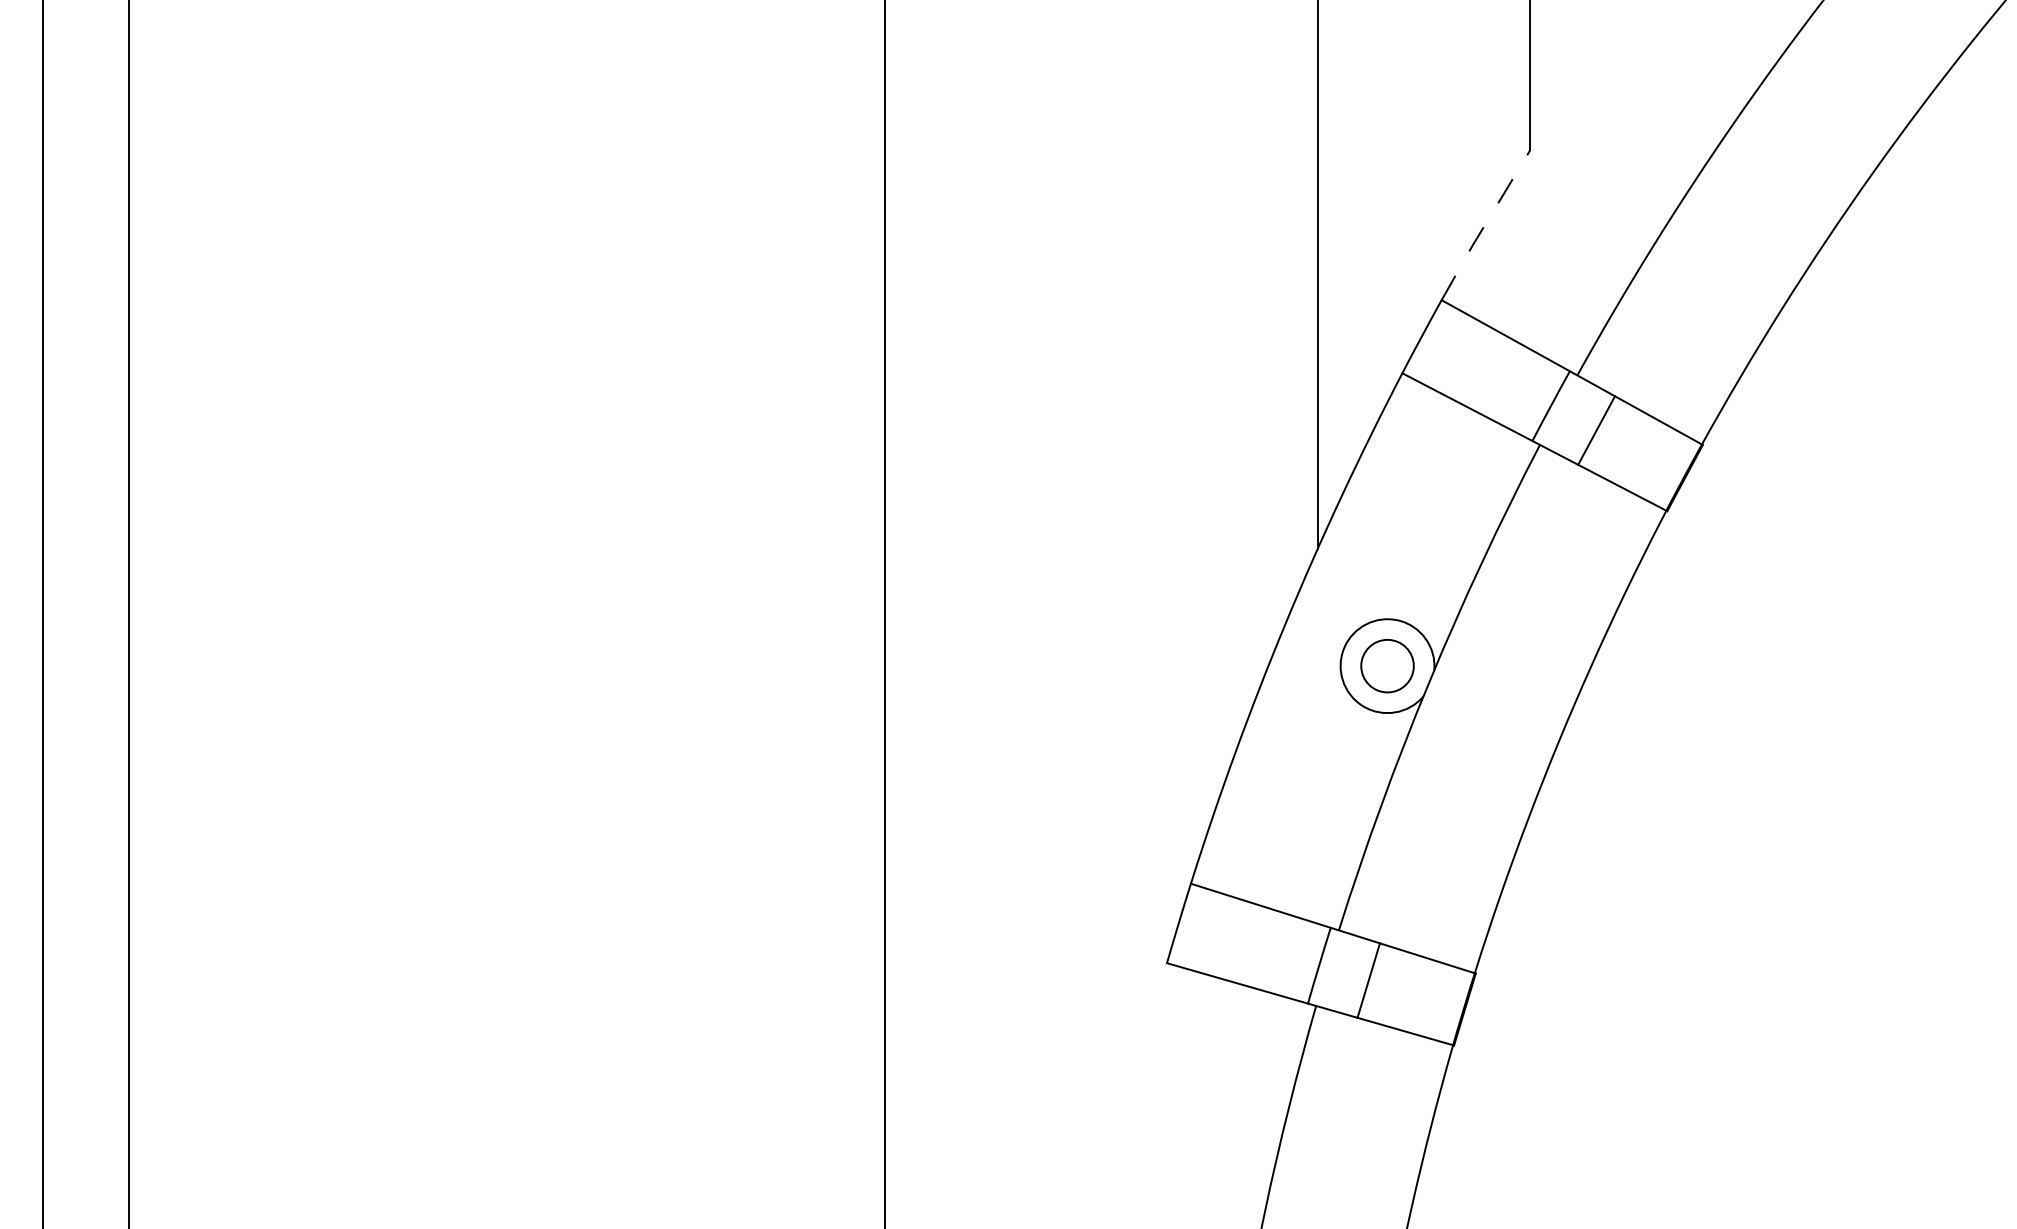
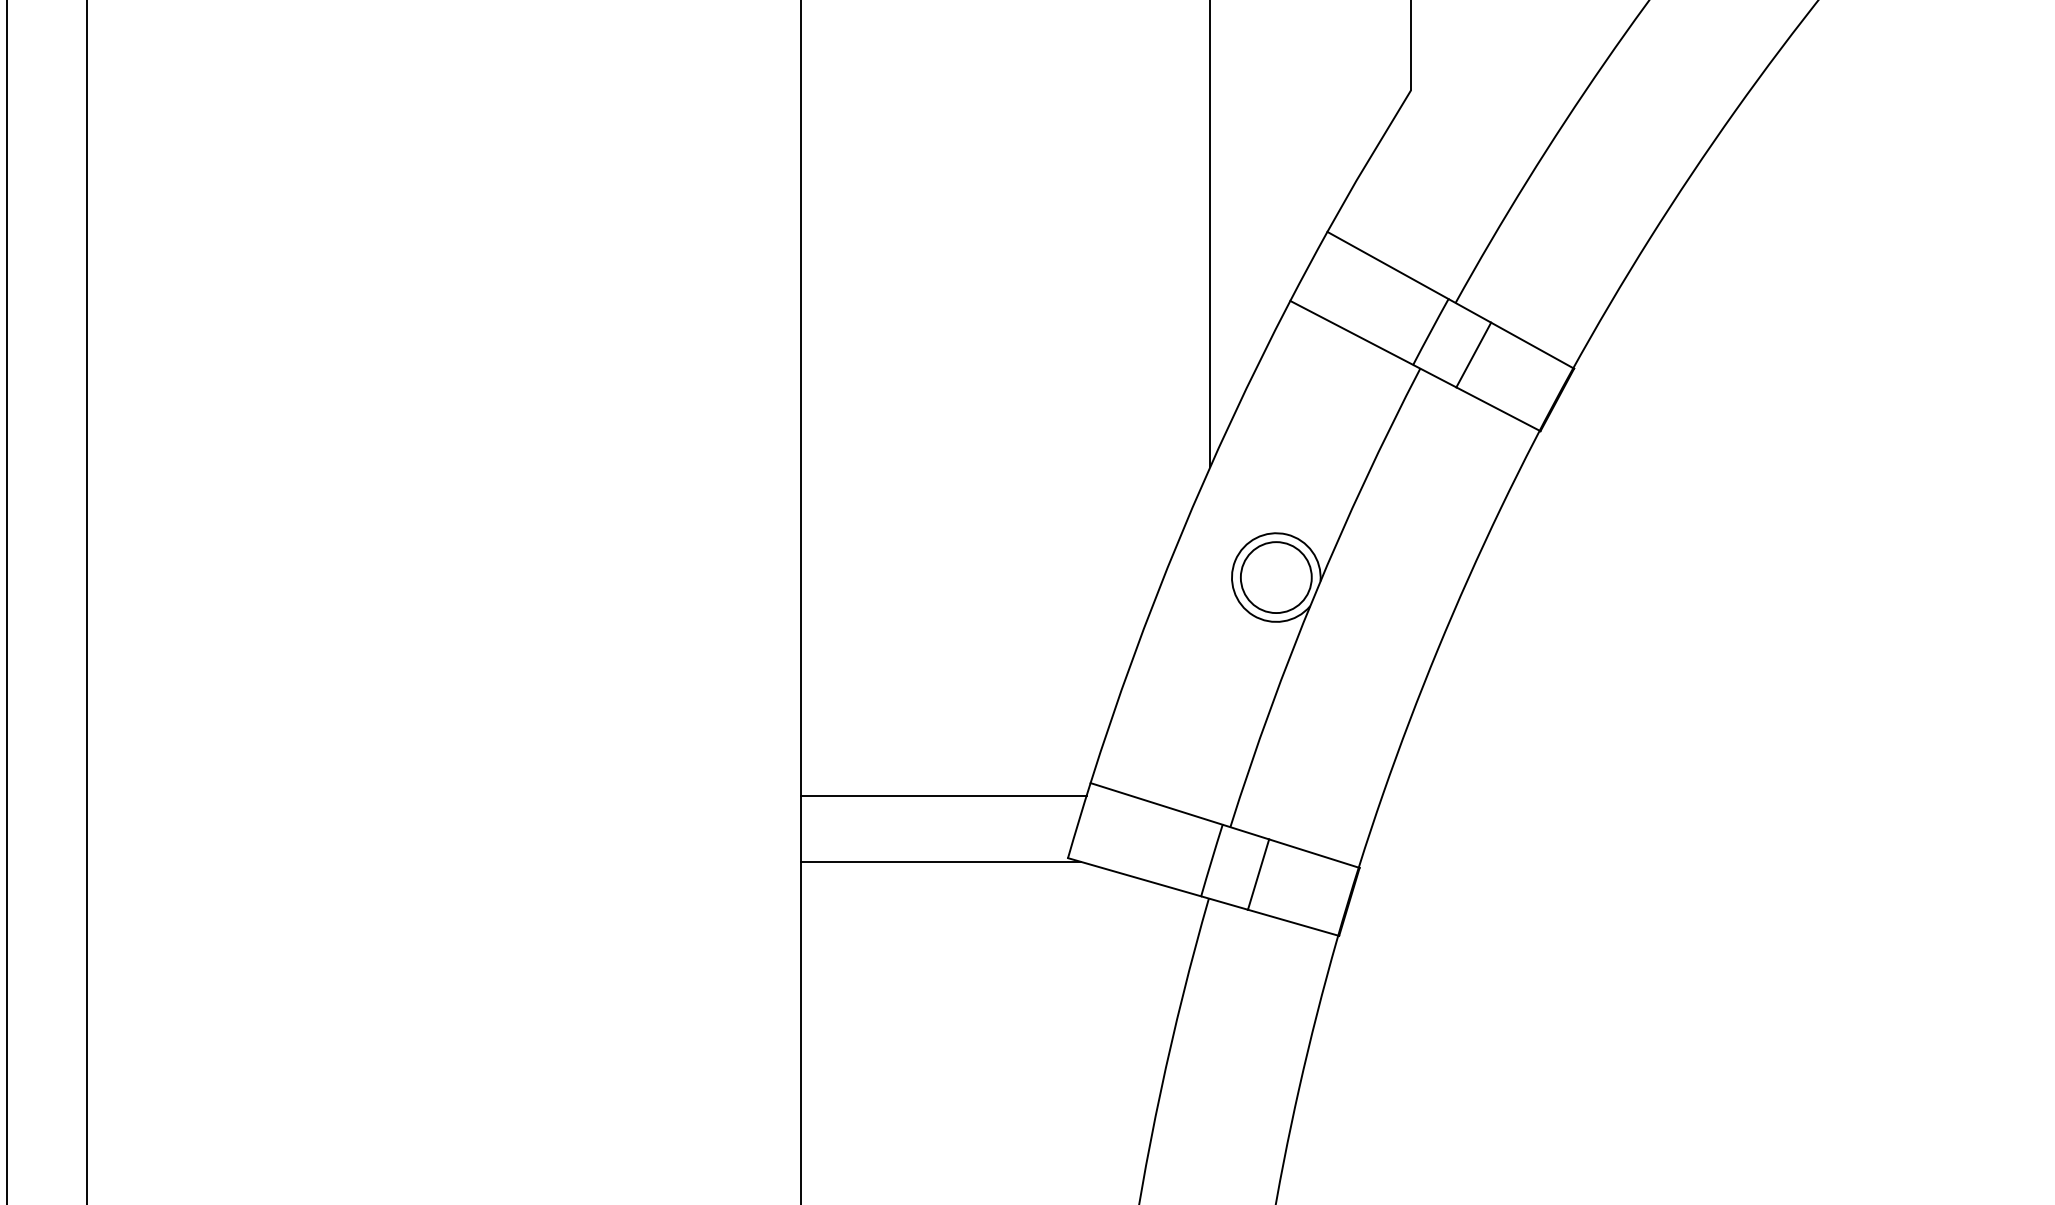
line: (1485, 225) -> (1368, 161), dashed -> solid
circle: (1386, 666) -> (1275, 577), size x1.43
line: (1035, 896) -> (943, 795), added
line: (1033, 966) -> (941, 861), added

